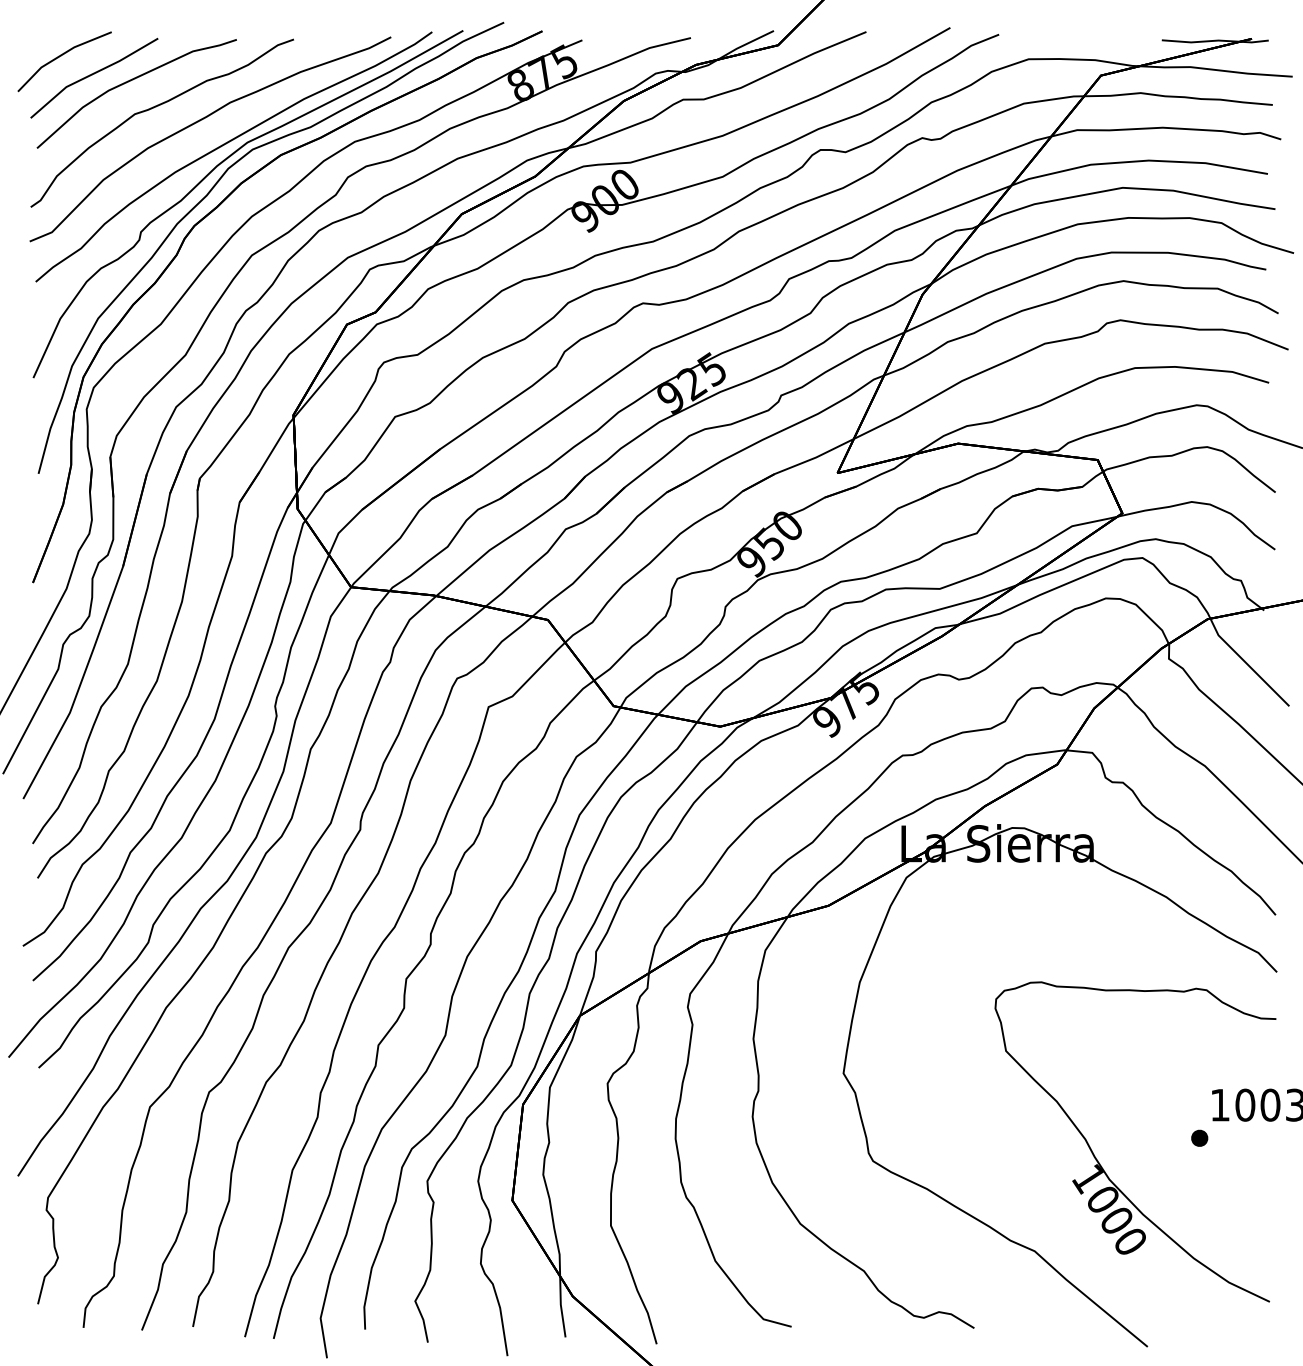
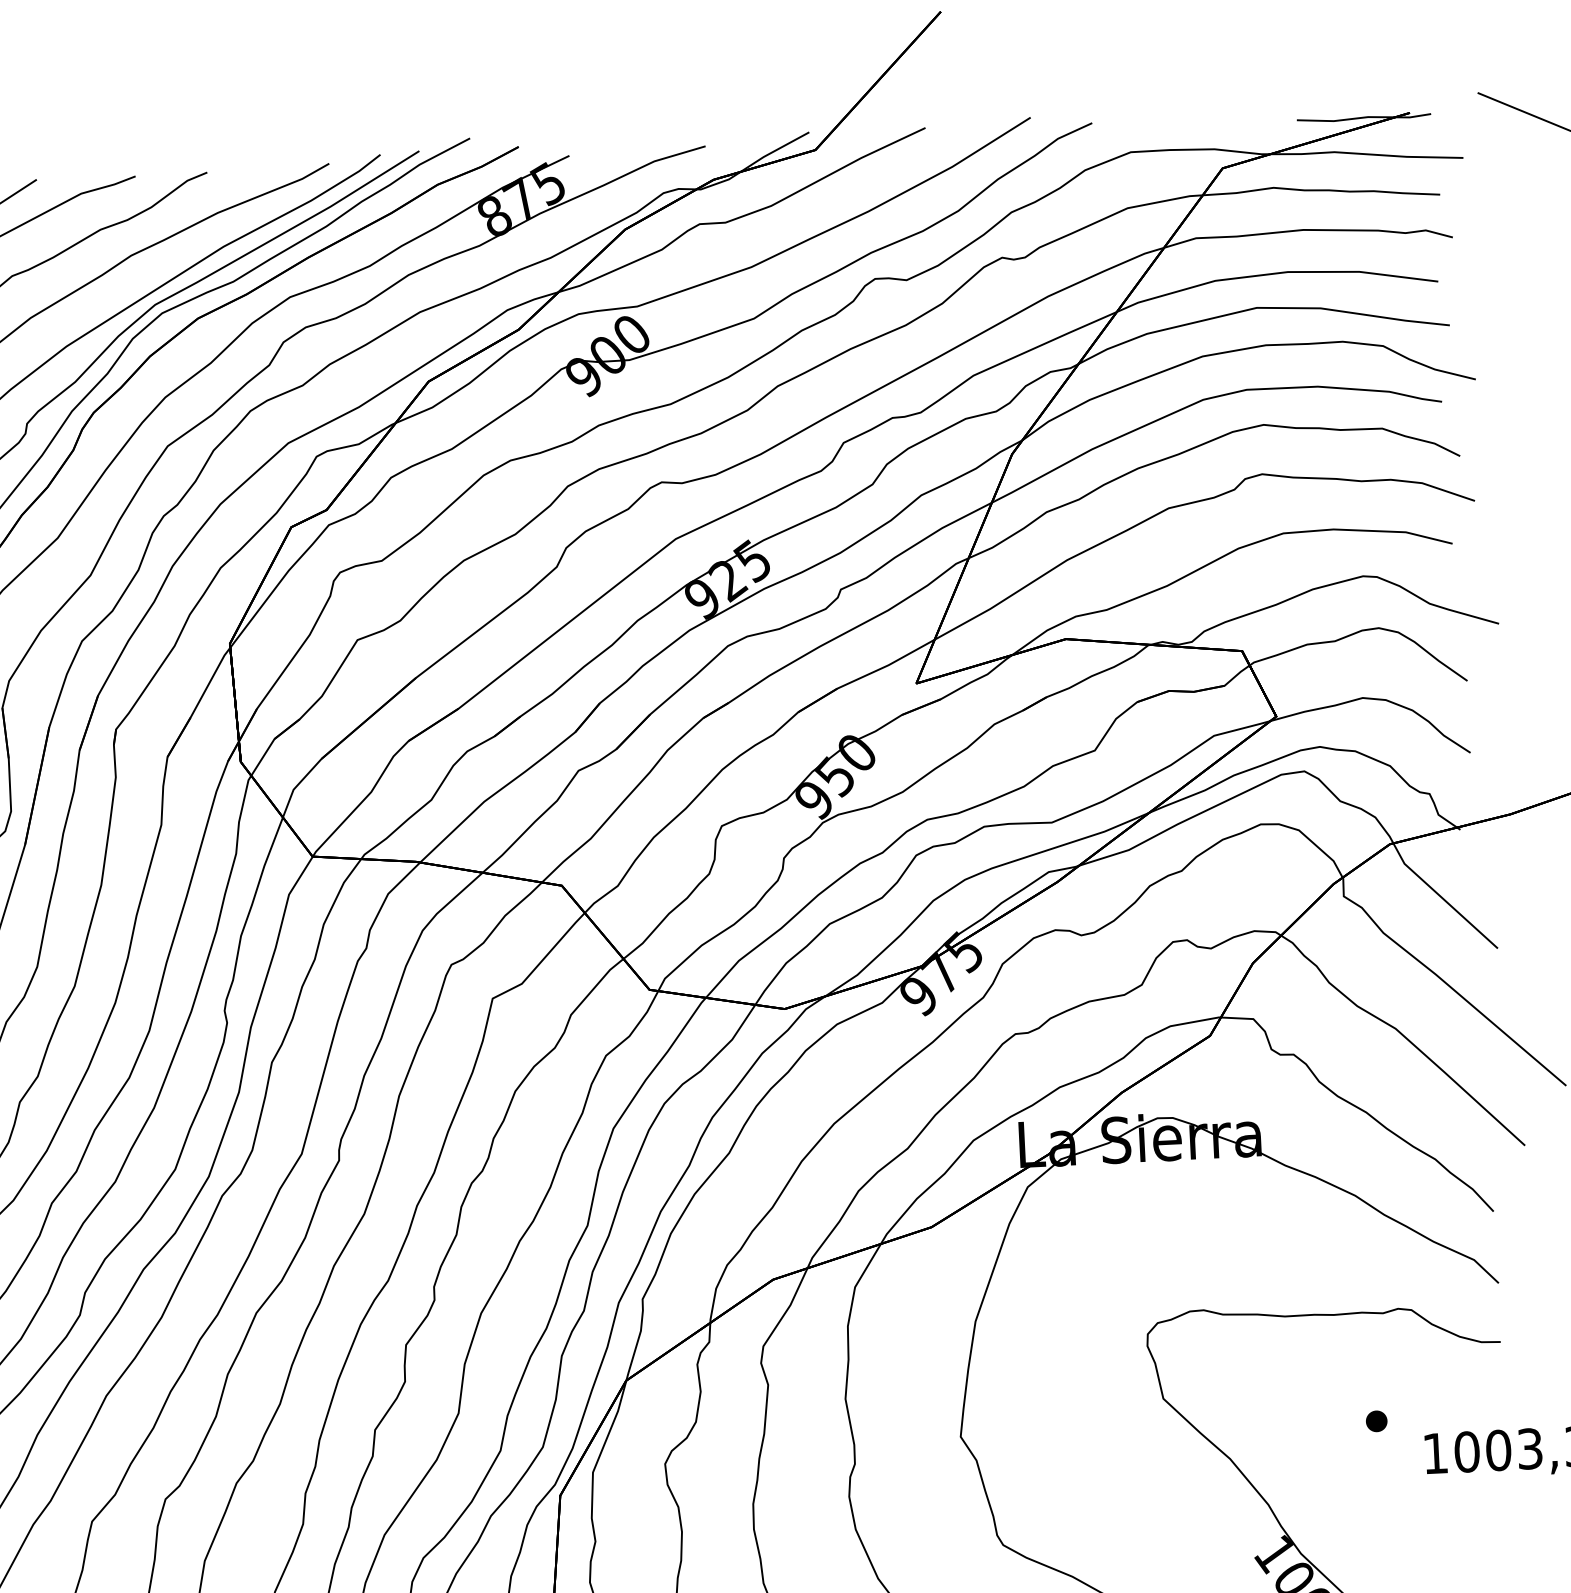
part: (1199, 1137) -> (1376, 1420), moved

